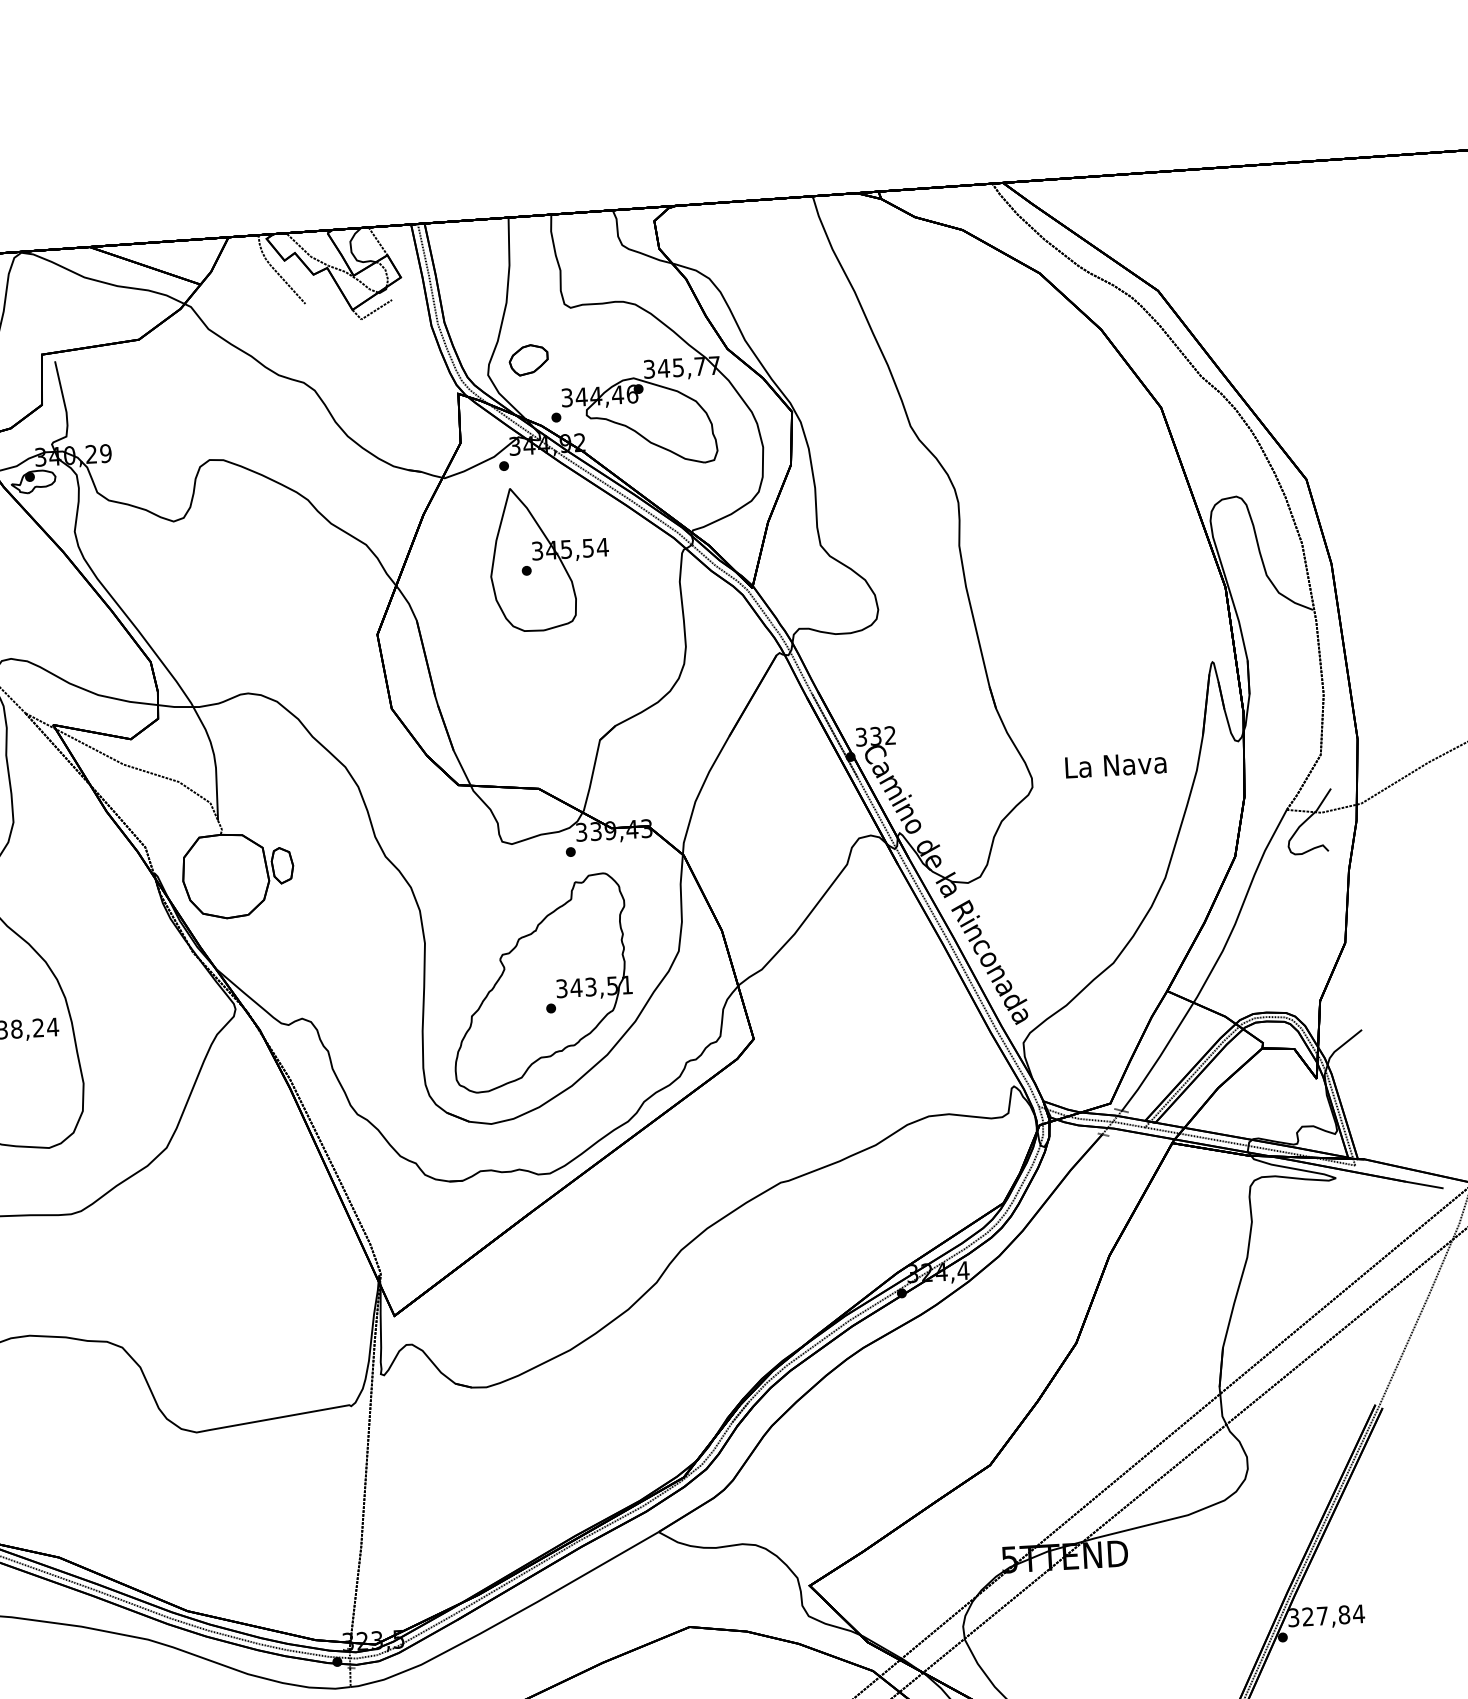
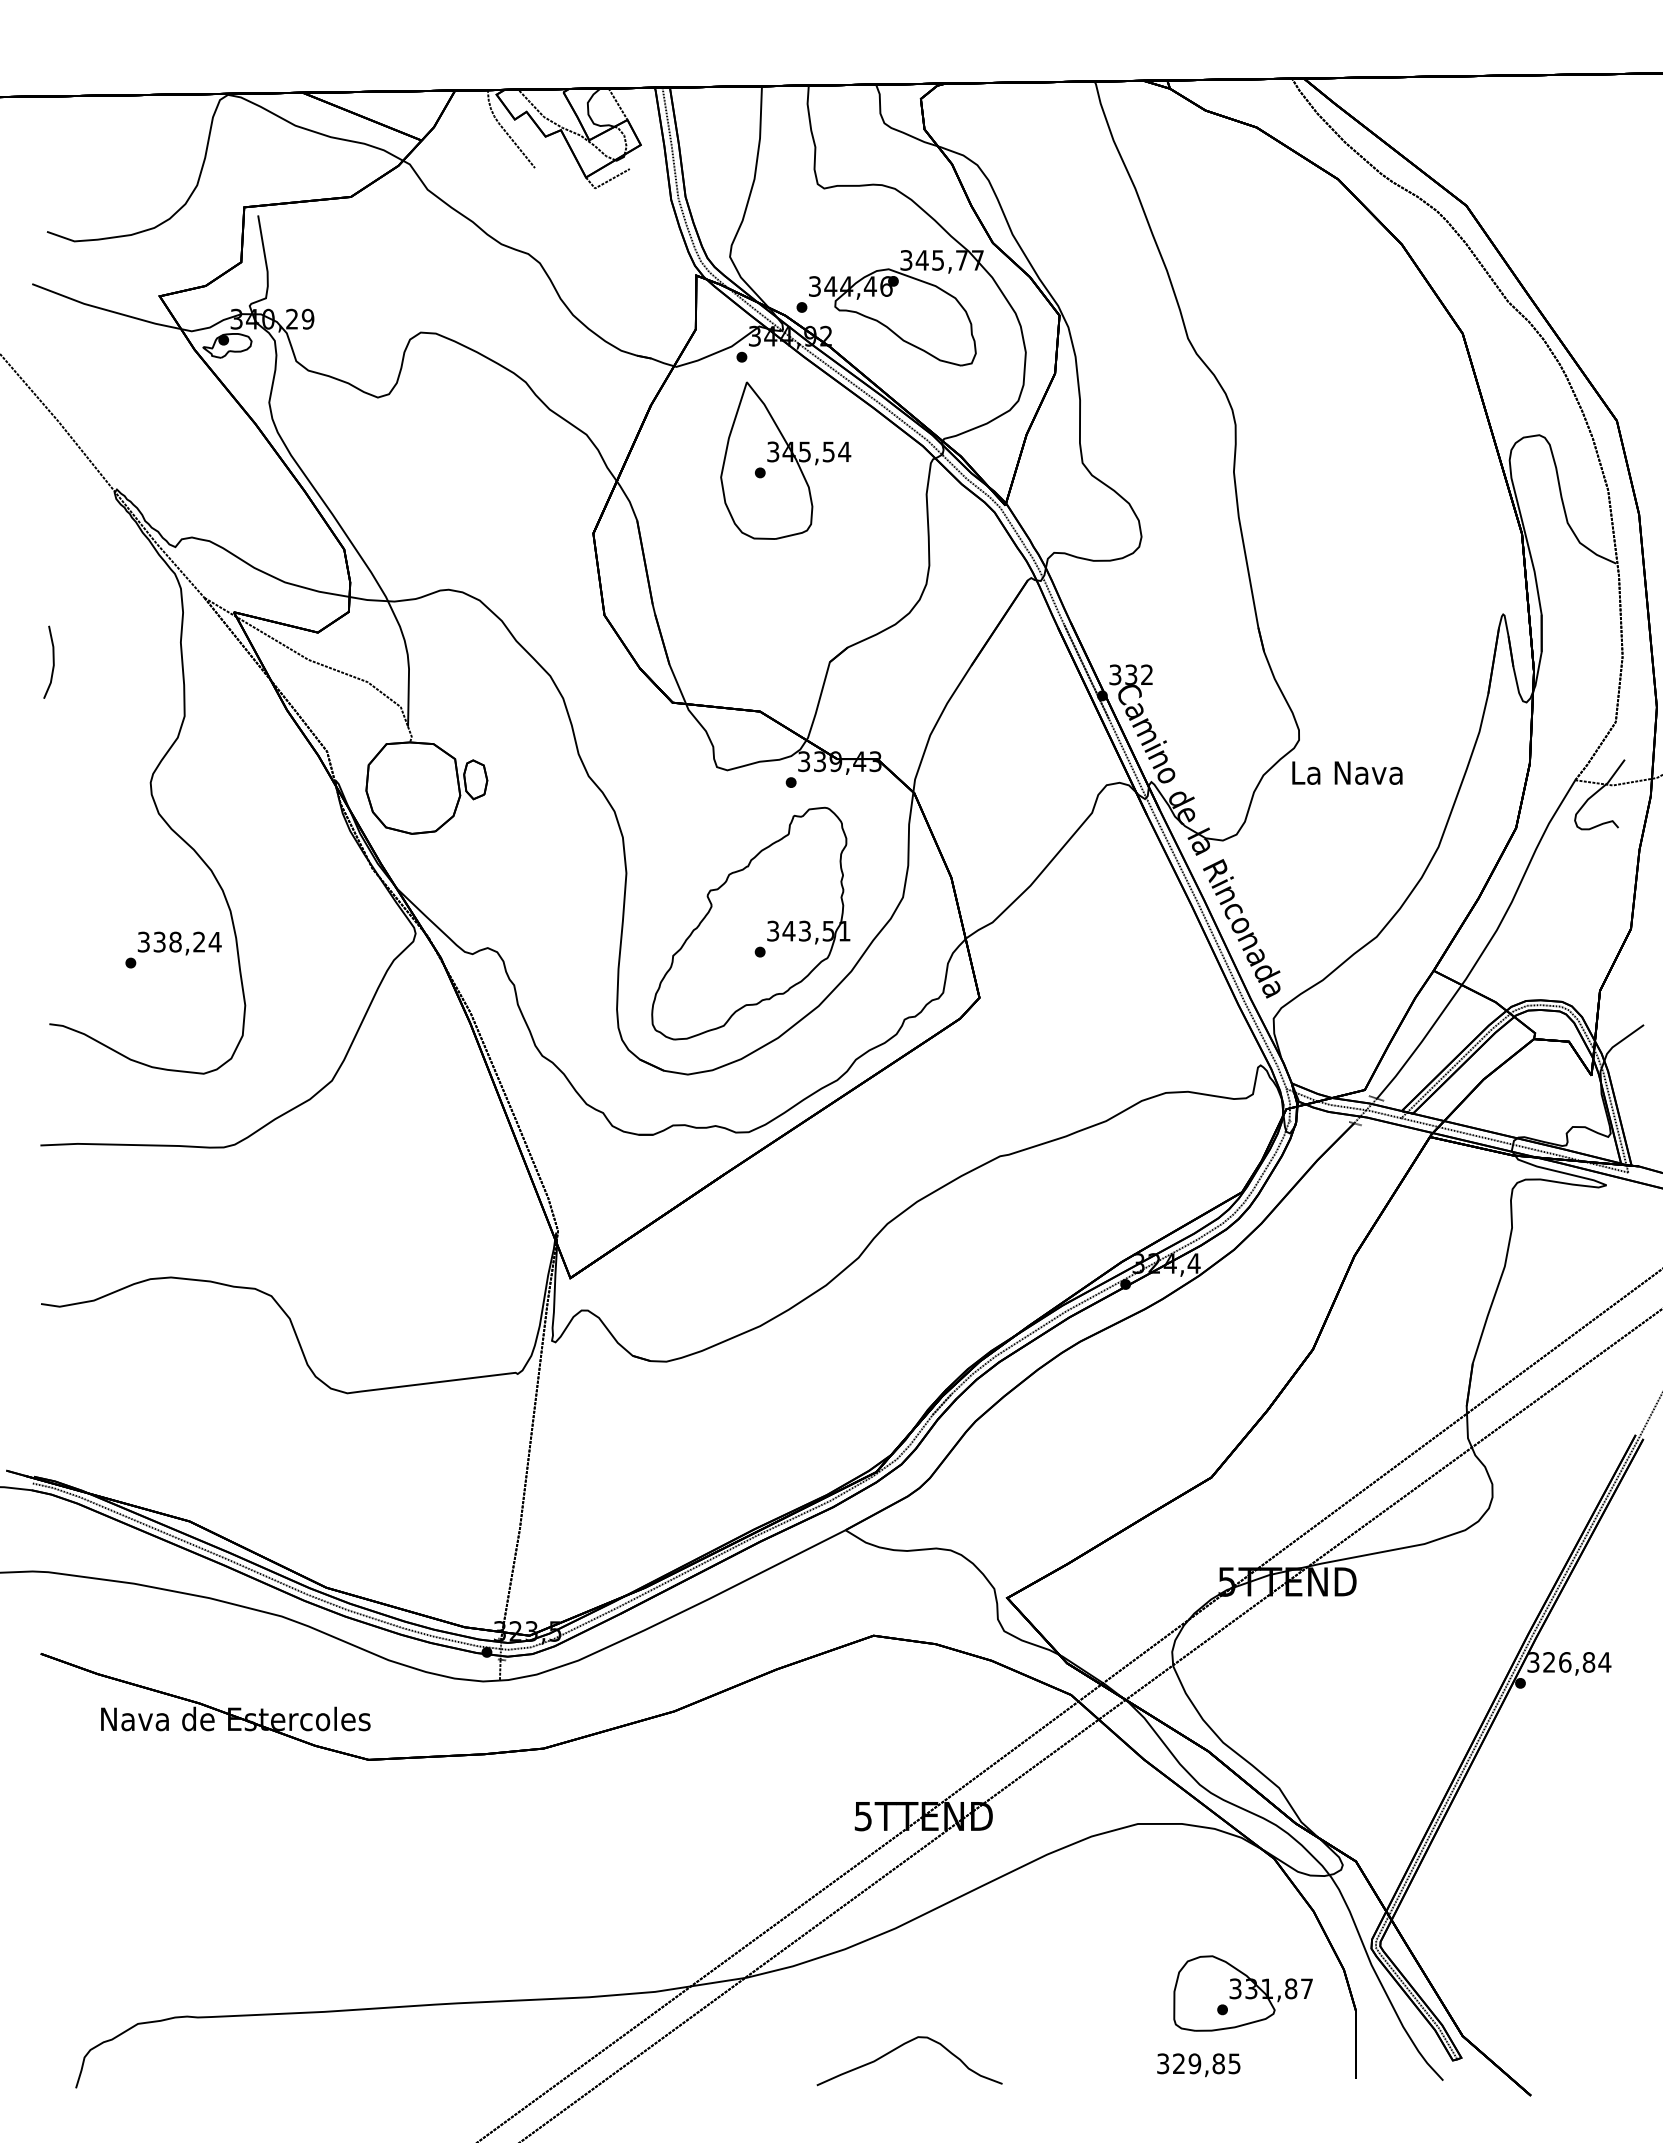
part: (527, 359) -> (774, 242), removed
text: (1115, 764) -> (1347, 772), moved
text: (1322, 1616) -> (1565, 1662), 327,84 -> 326,84

